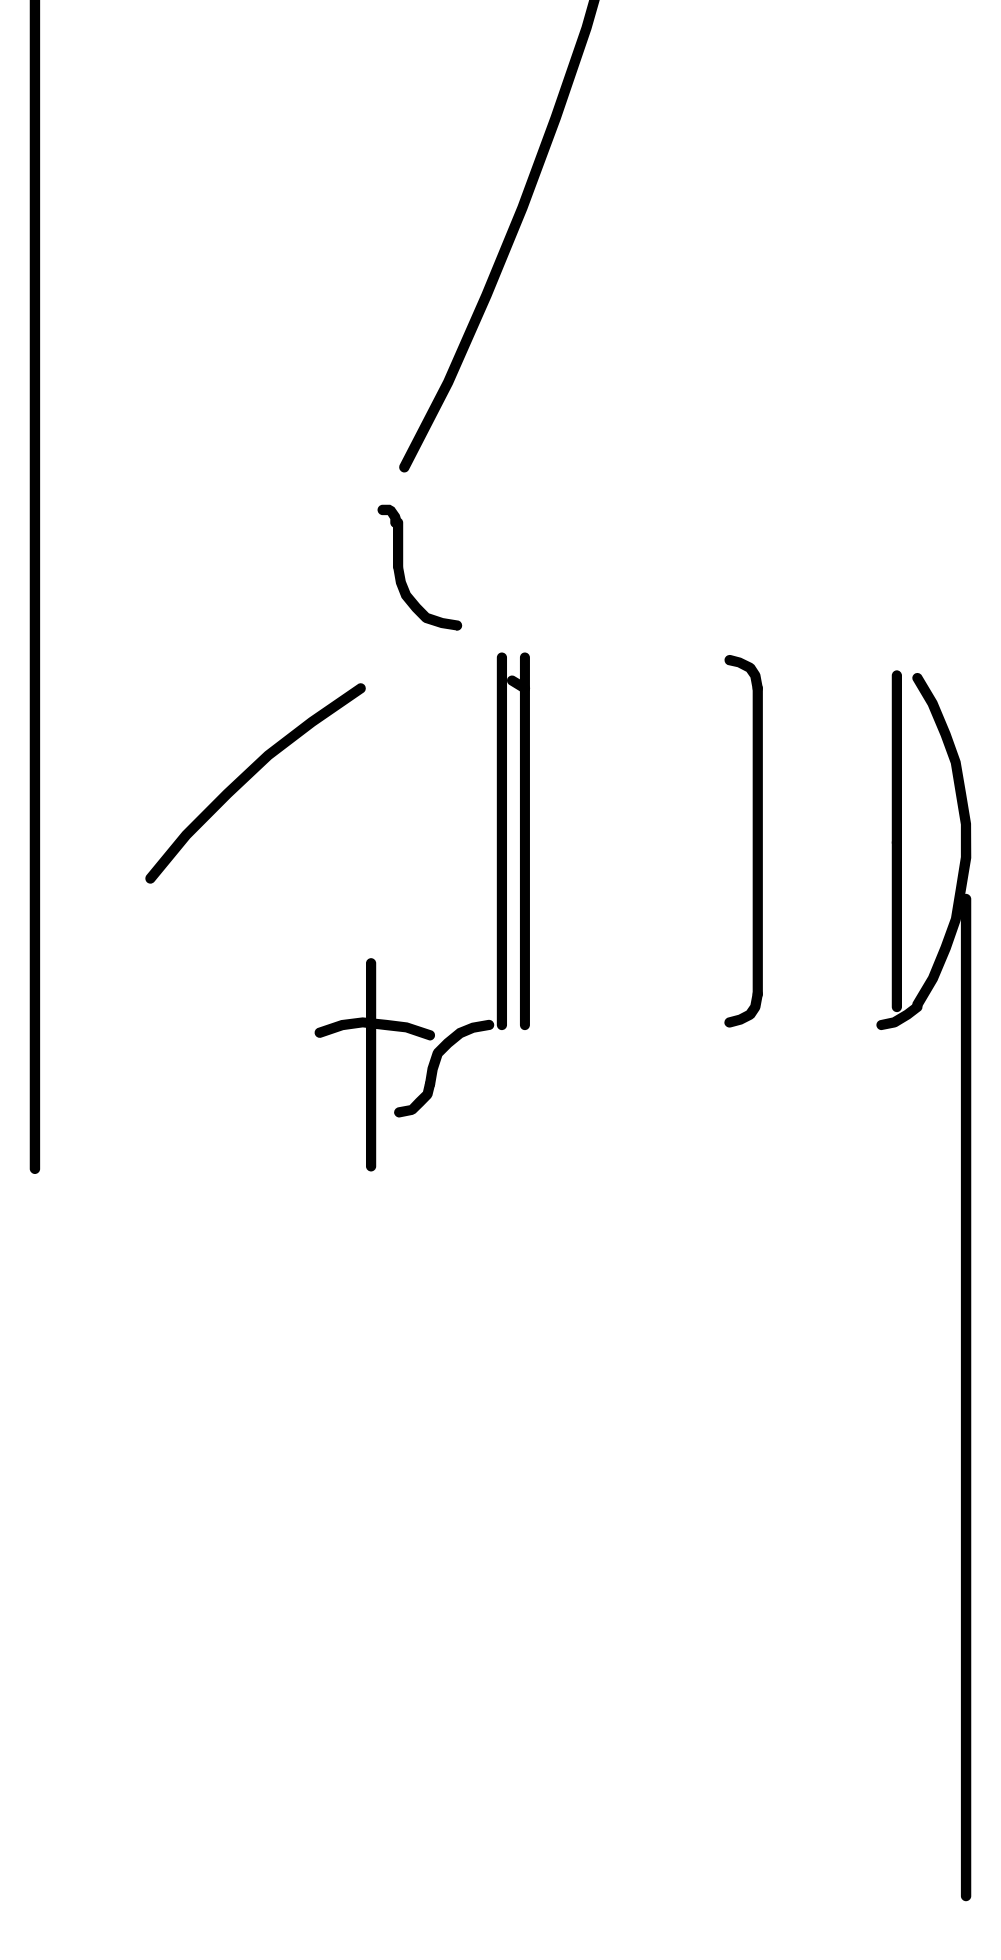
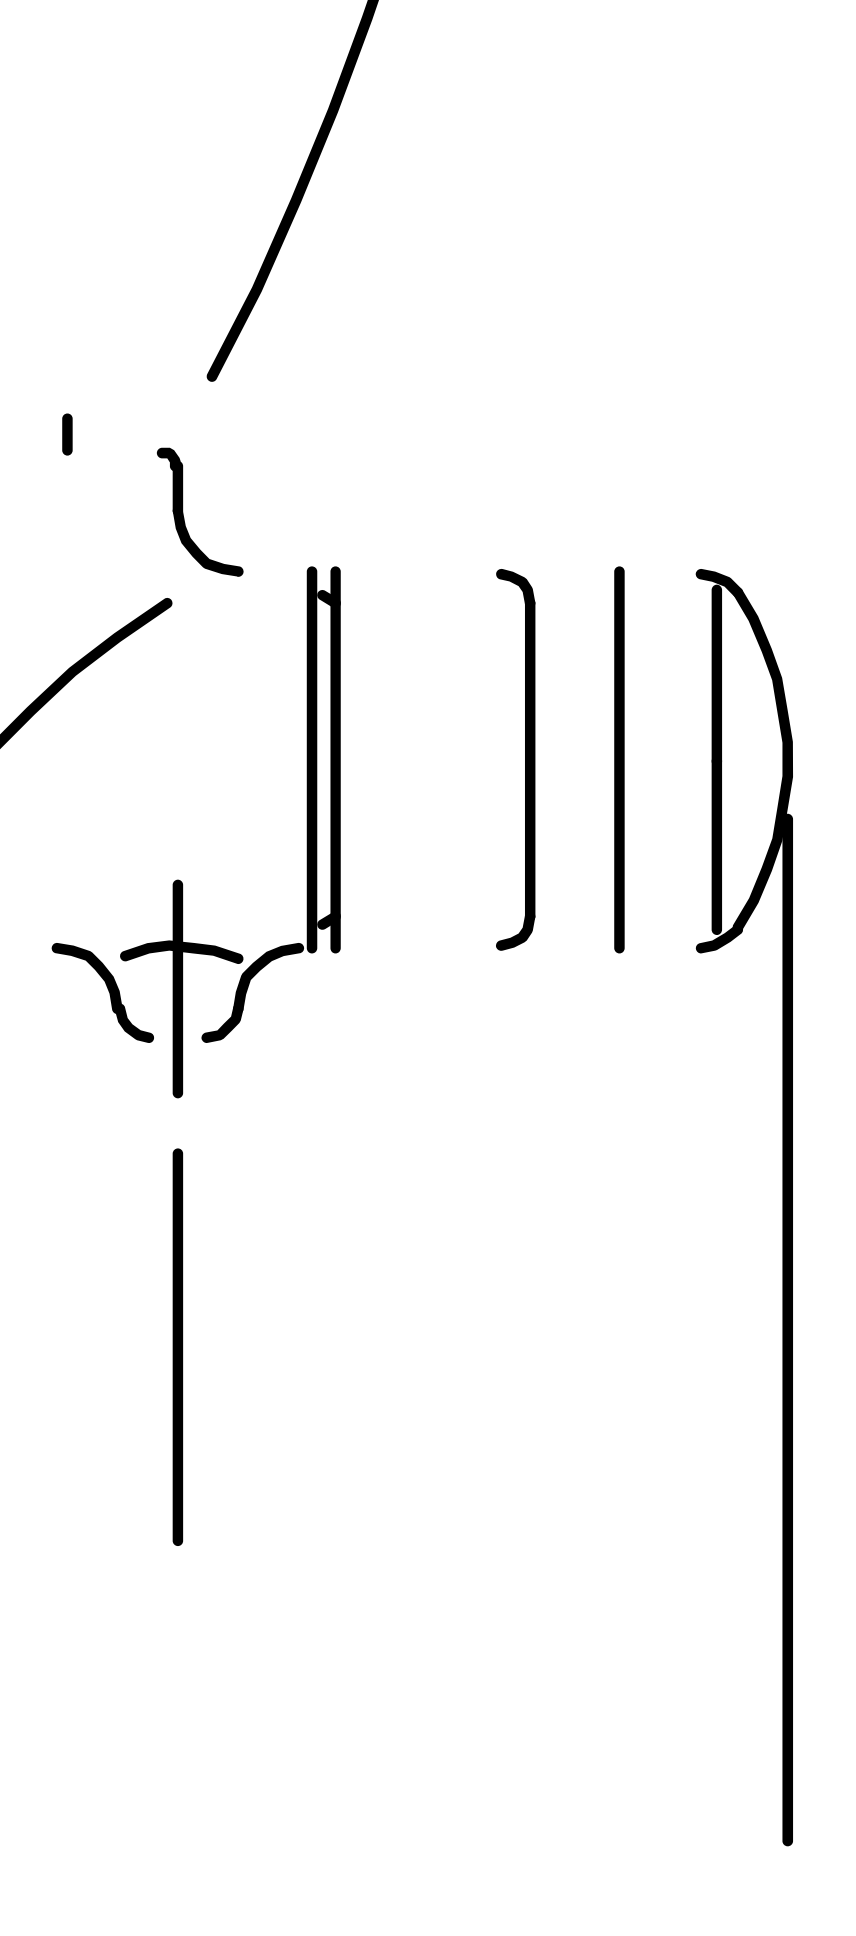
part: (263, 523) -> (67, 434), added
part: (404, 572) -> (184, 517), moved
fill: (899, 669) -> (719, 583), added
part: (801, 840) -> (619, 759), added
part: (752, 841) -> (524, 760), moved
fill: (518, 998) -> (329, 921), added
part: (297, 1068) -> (102, 992), added
fill: (370, 1414) -> (177, 1347), added

